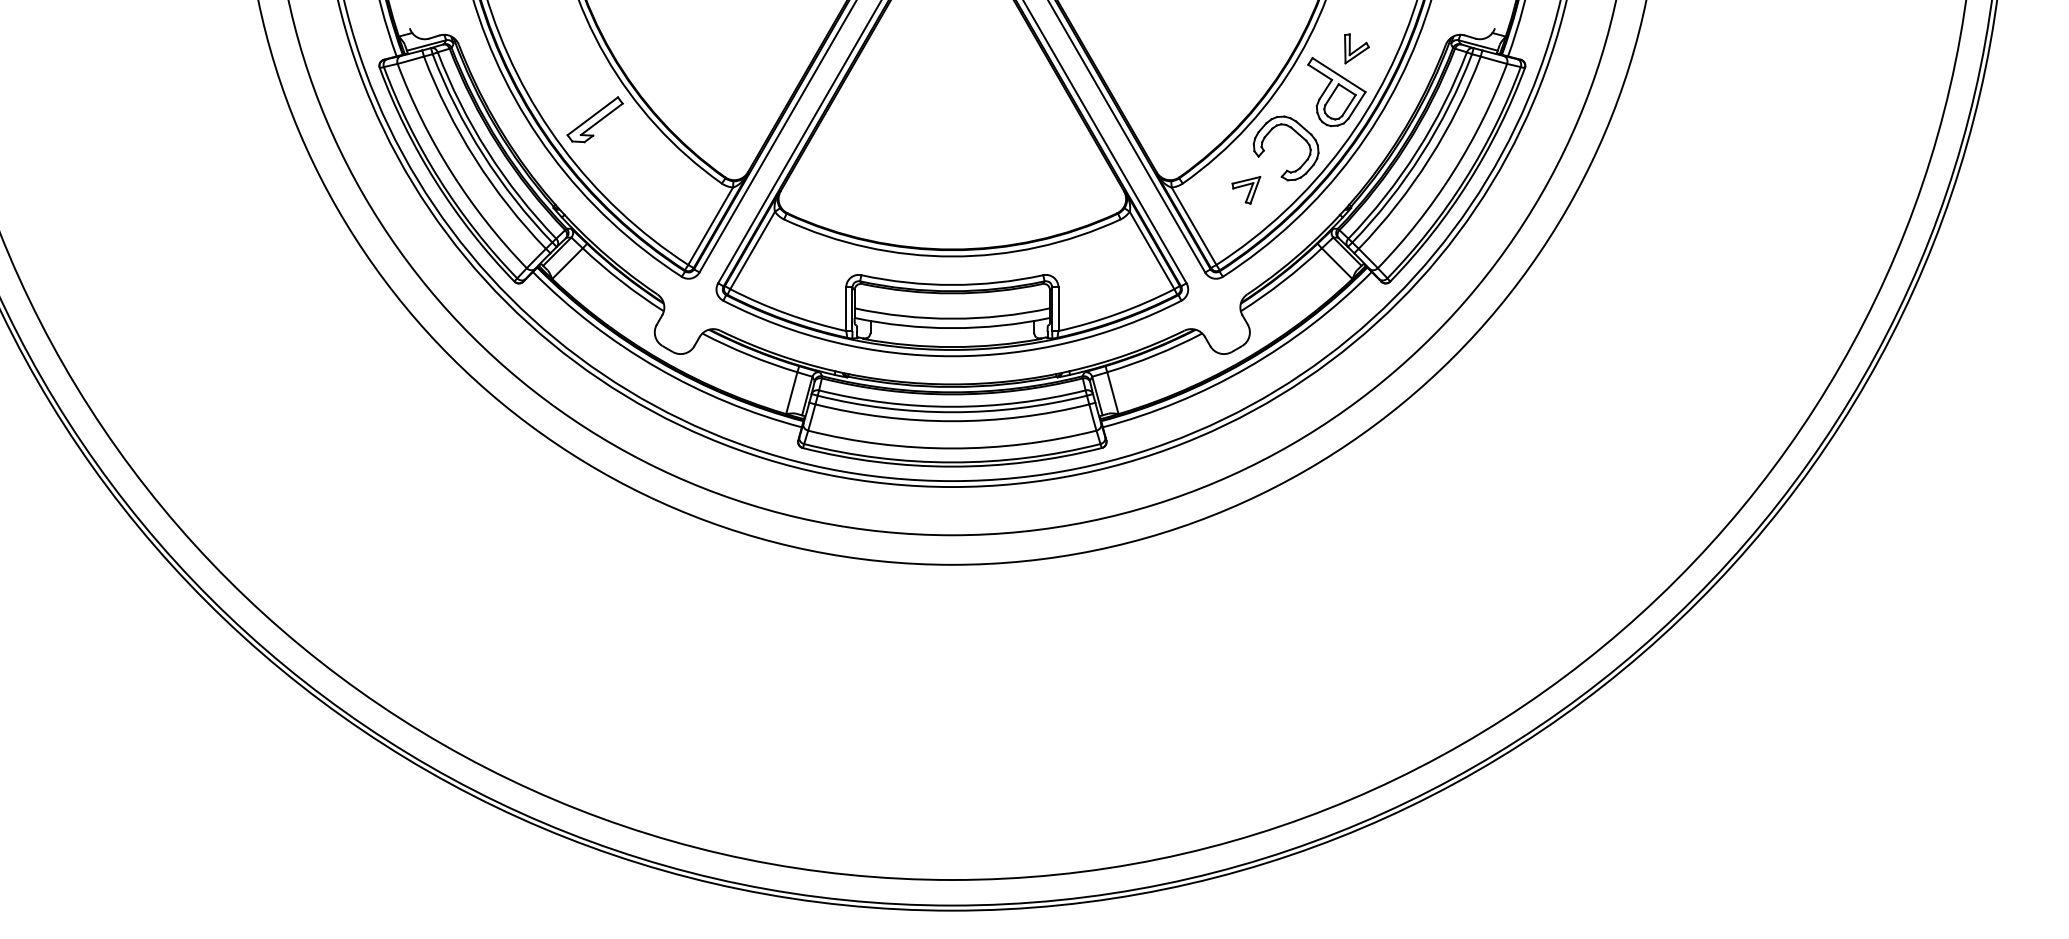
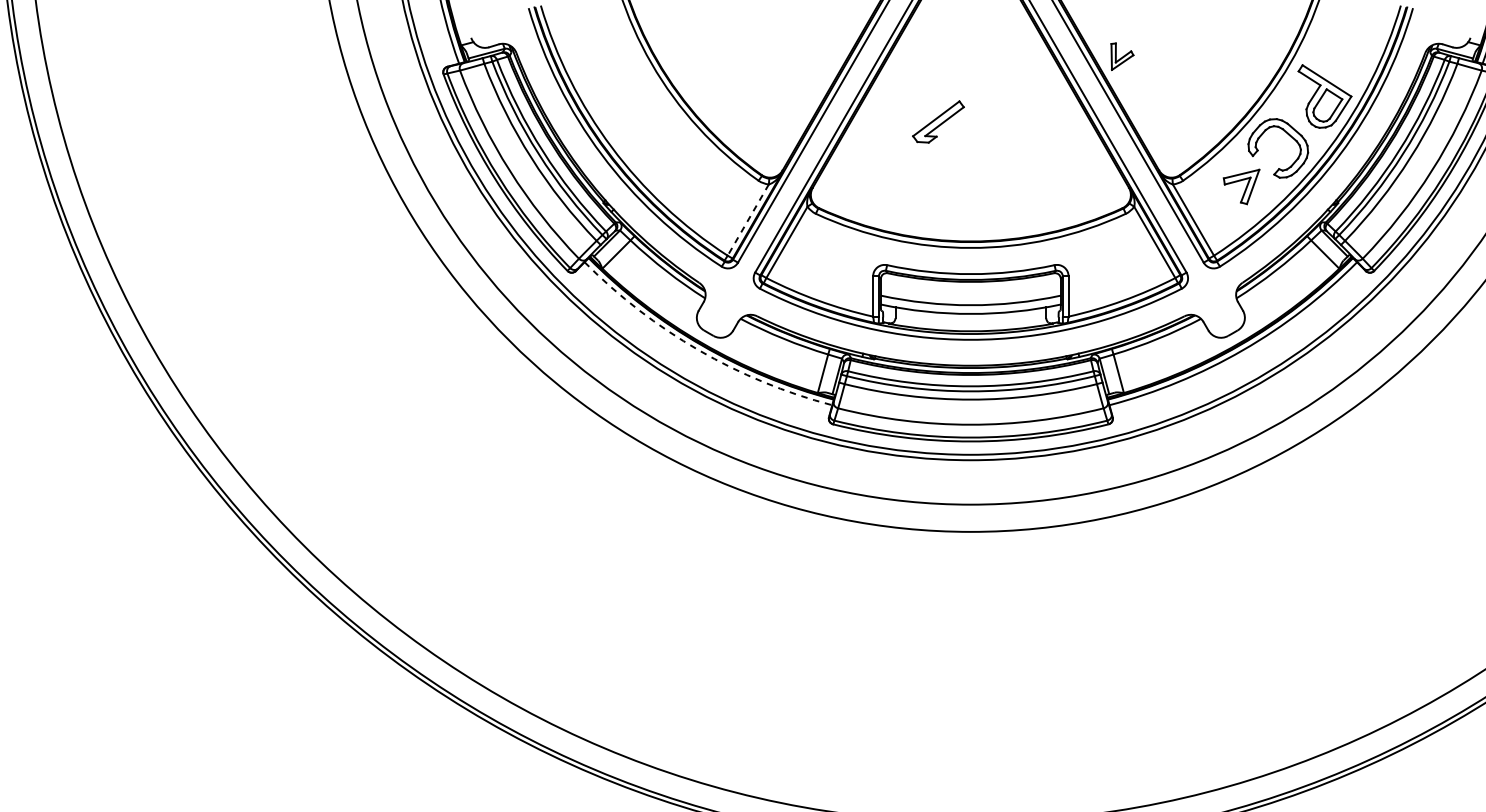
part: (1356, 48) -> (1122, 56), moved
part: (594, 119) -> (937, 121), moved
part: (1246, 190) -> (1241, 187), size x1.4
line: (710, 226) -> (748, 220), solid -> dashed
arc: (657, 367) -> (699, 350), solid -> dashed

